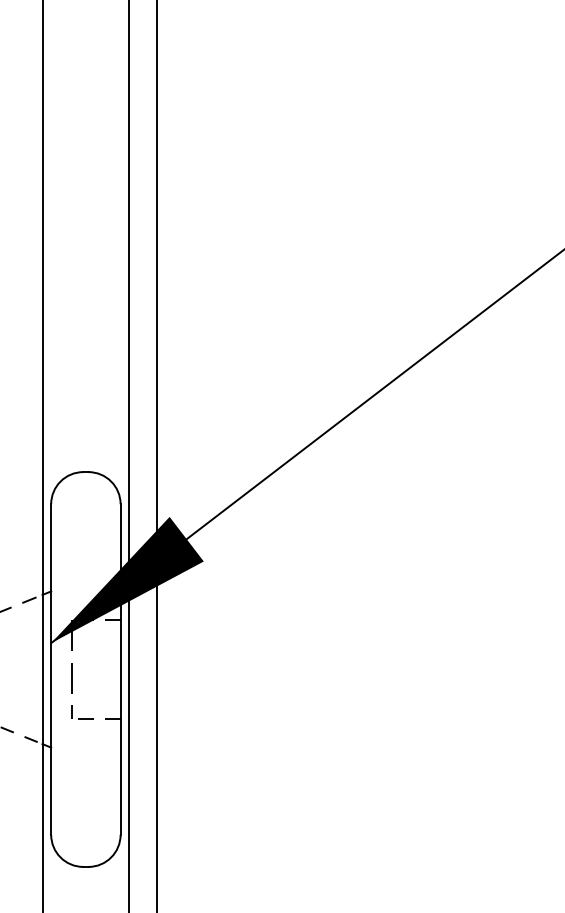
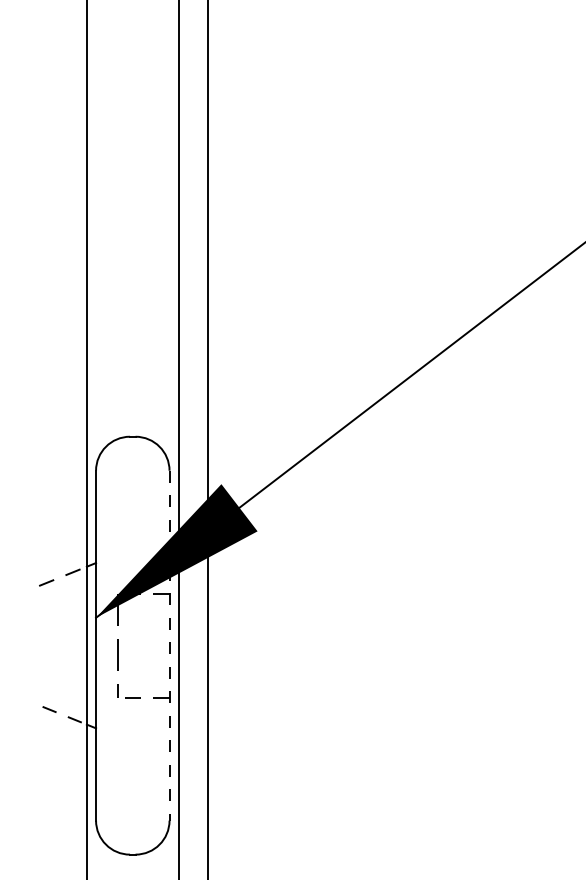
line: (120, 670) -> (169, 646), solid -> dashed

